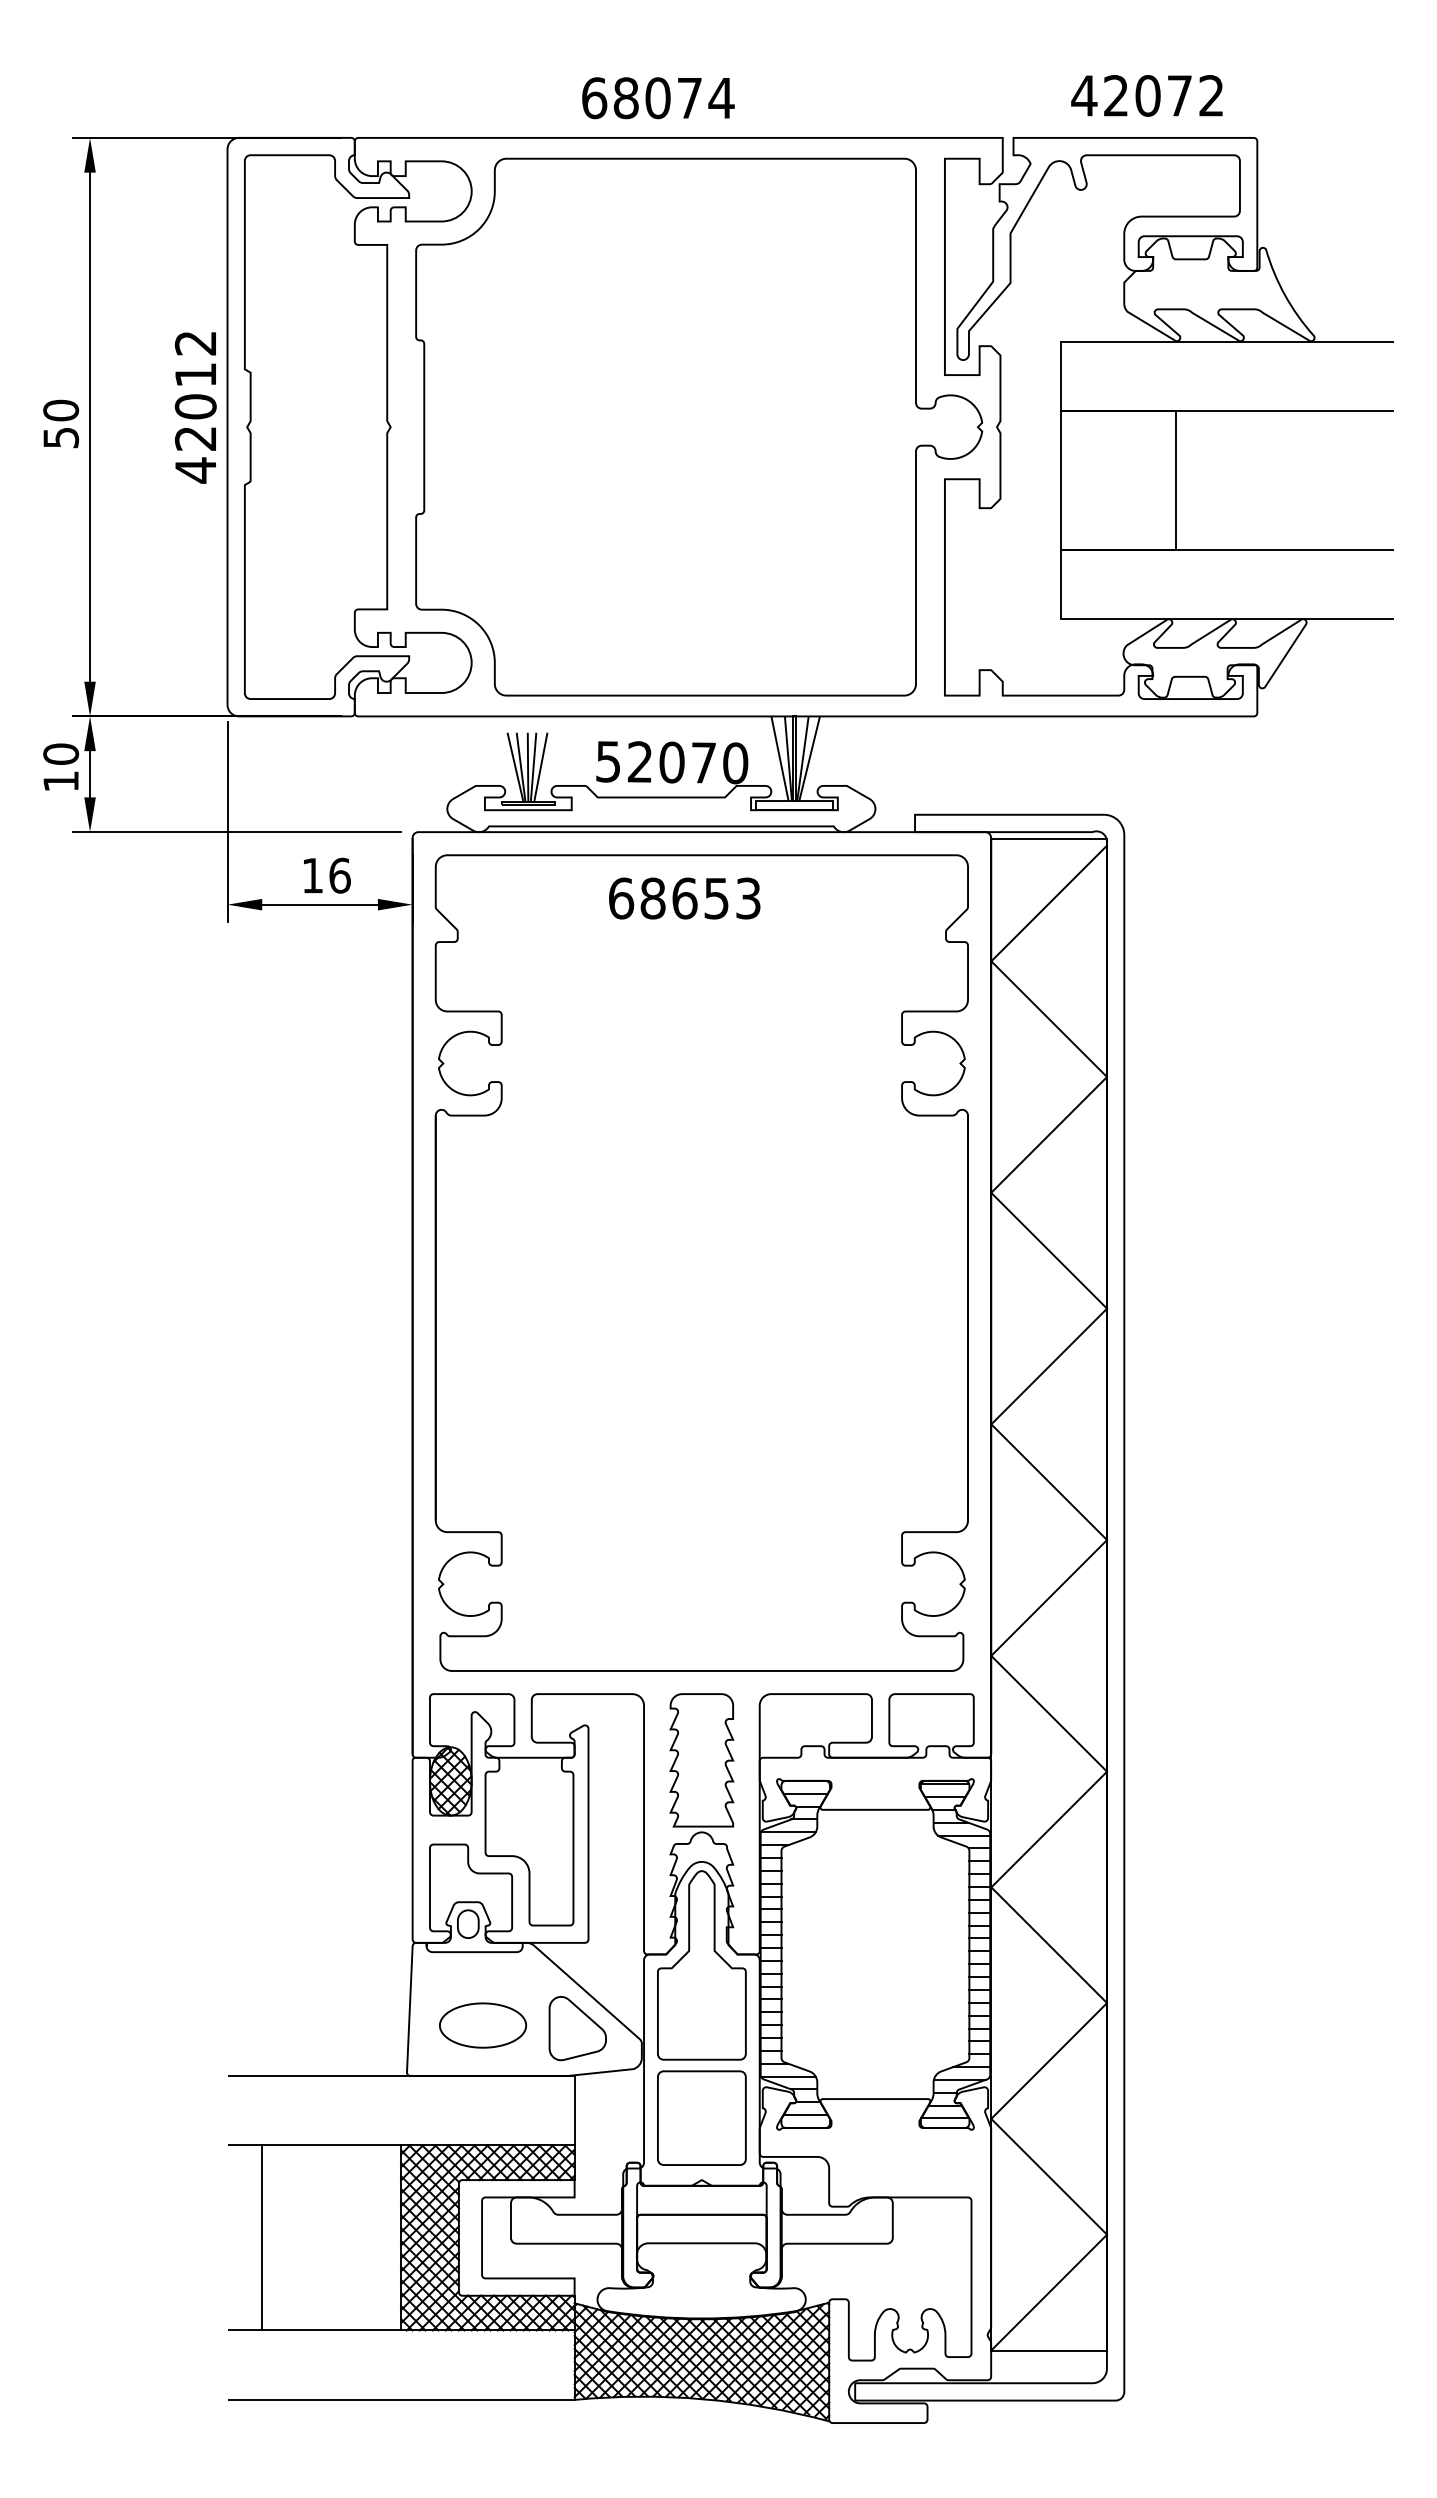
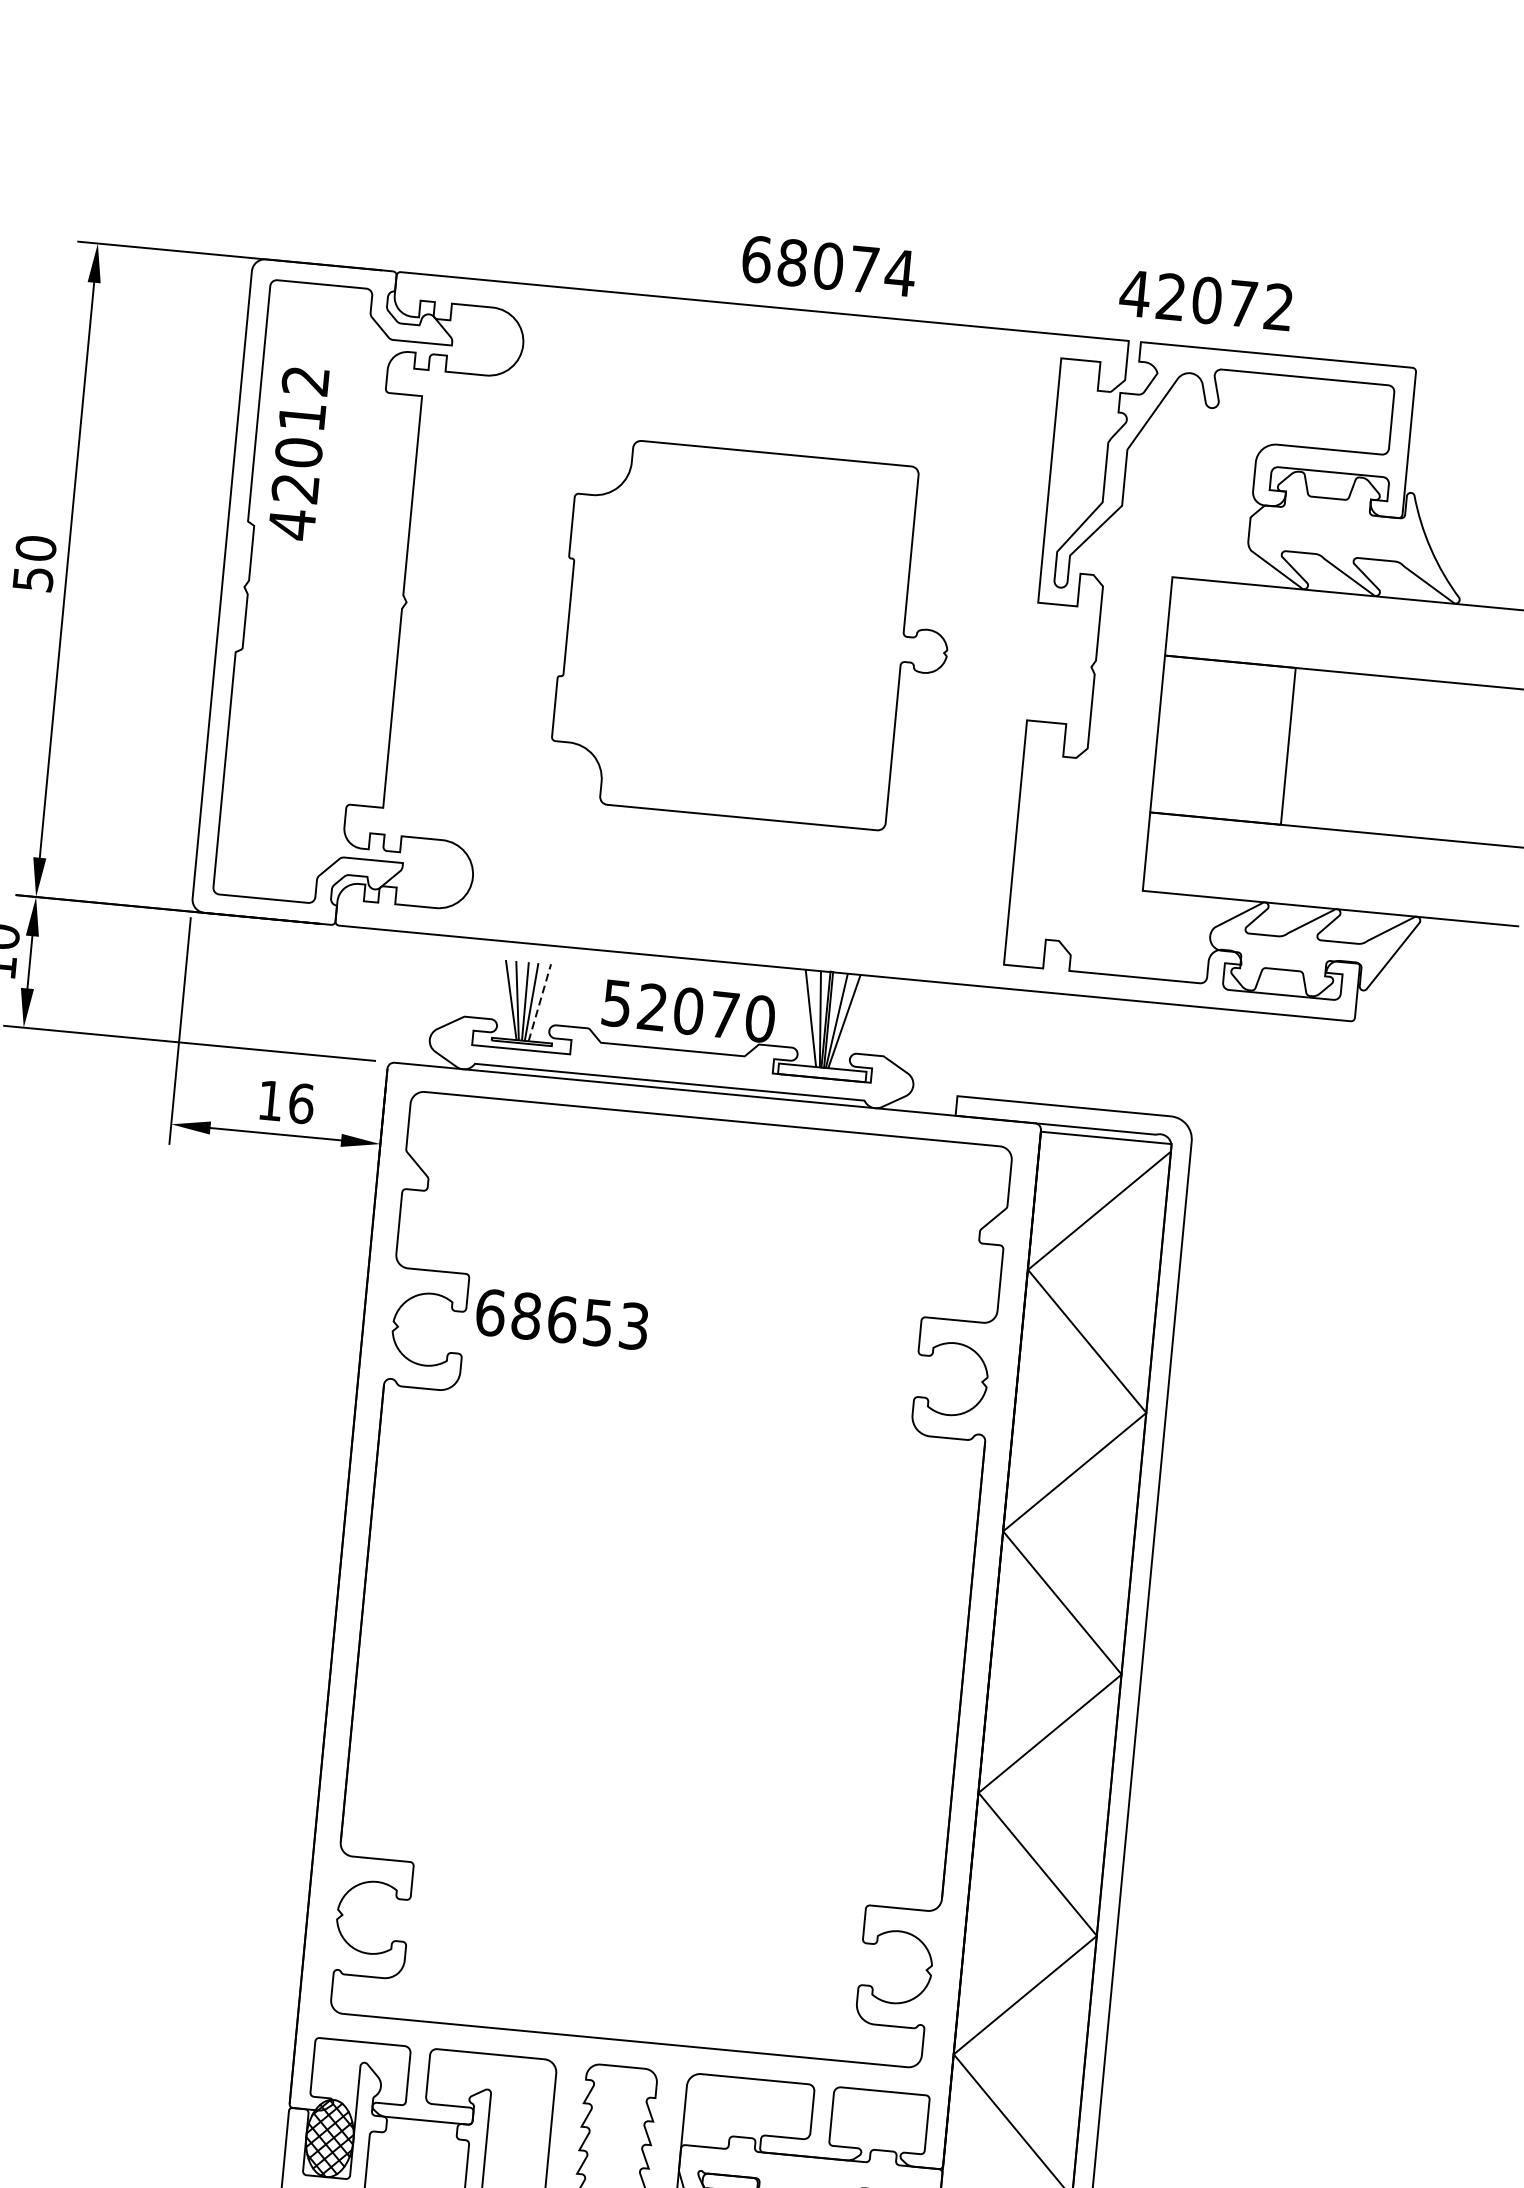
text: (1146, 95) -> (1205, 299), moved
text: (658, 98) -> (829, 266), moved
text: (195, 407) -> (298, 453), moved
part: (699, 426) -> (755, 634), size x0.6
line: (540, 766) -> (539, 1001), solid -> dashed
text: (684, 898) -> (561, 1319), moved

